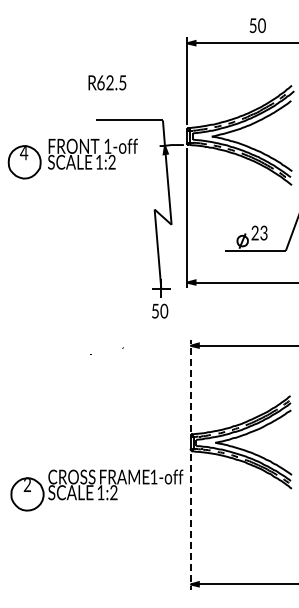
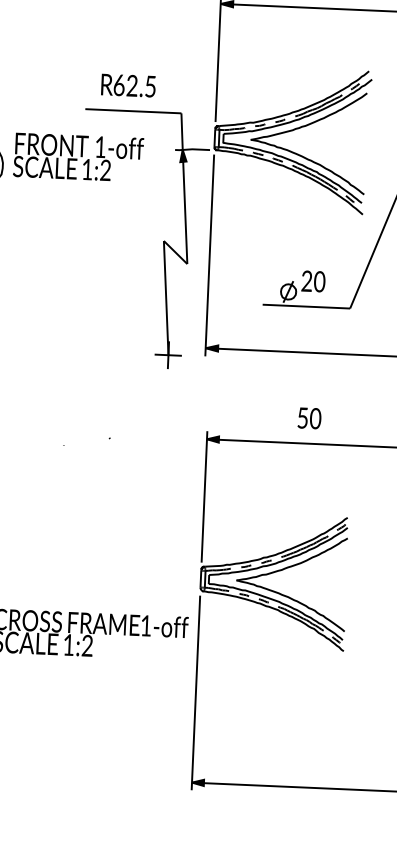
text: (107, 82) -> (128, 85), moved
text: (263, 233) -> (318, 282), 23 -> 20
text: (160, 310) -> (310, 417), moved
line: (190, 385) -> (204, 496), dashed -> solid
line: (190, 522) -> (195, 693), dashed -> solid

